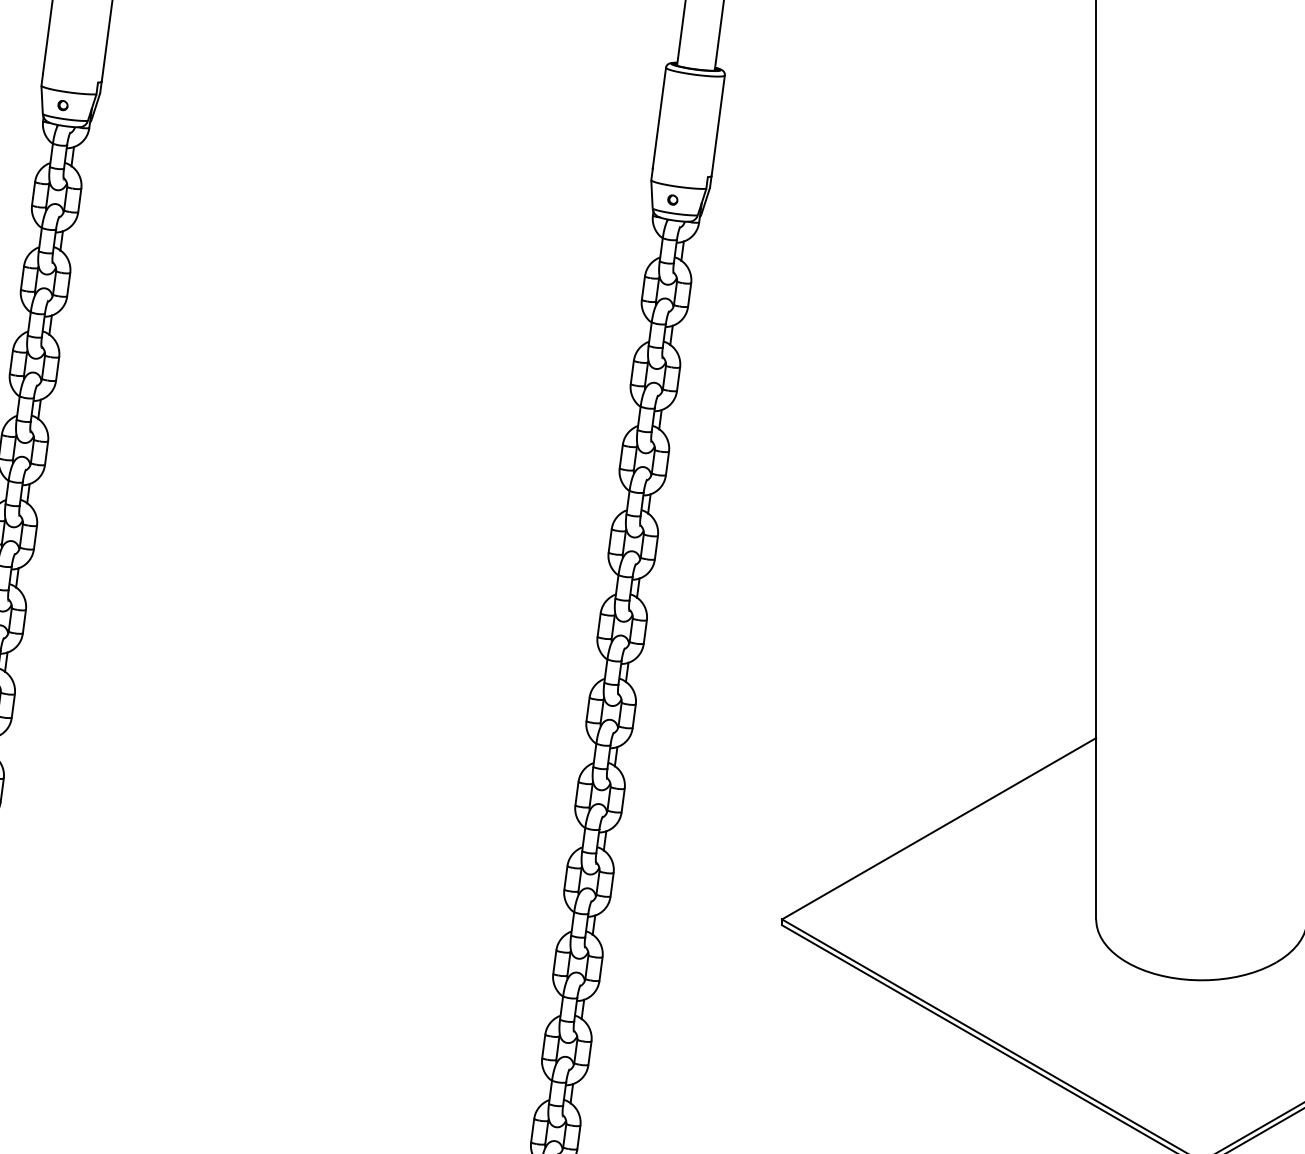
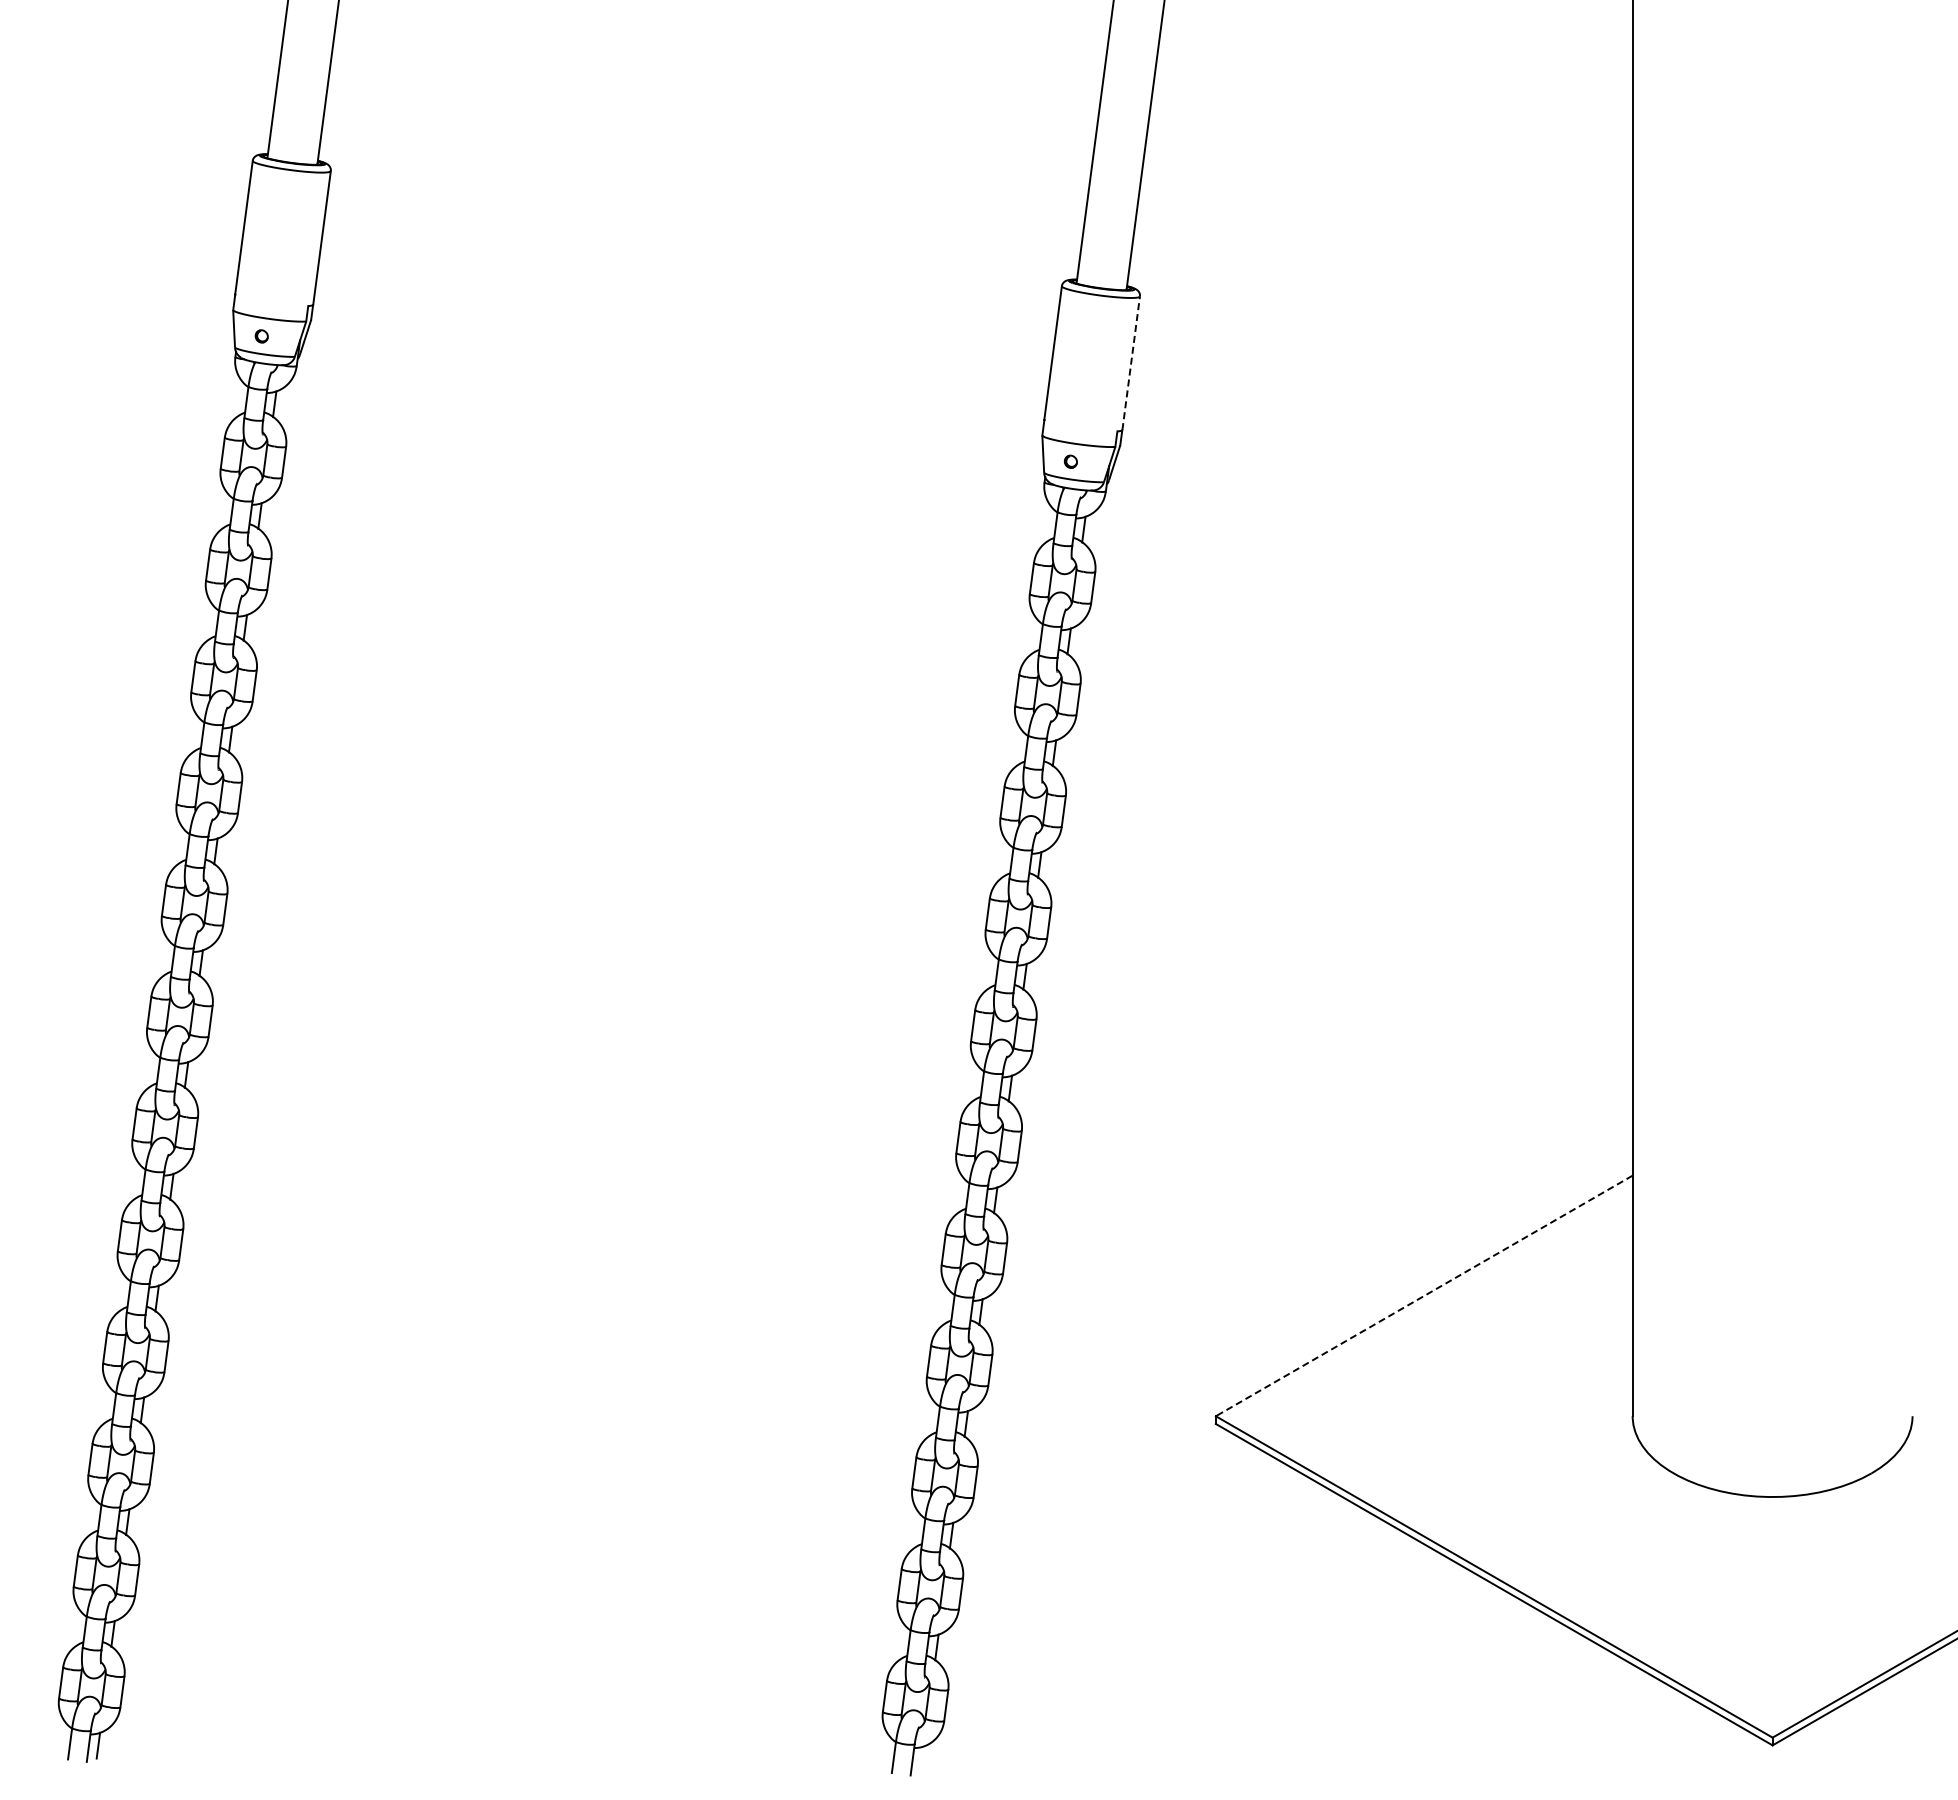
line: (718, 125) -> (1131, 362), solid -> dashed
line: (939, 828) -> (1424, 1295), solid -> dashed

